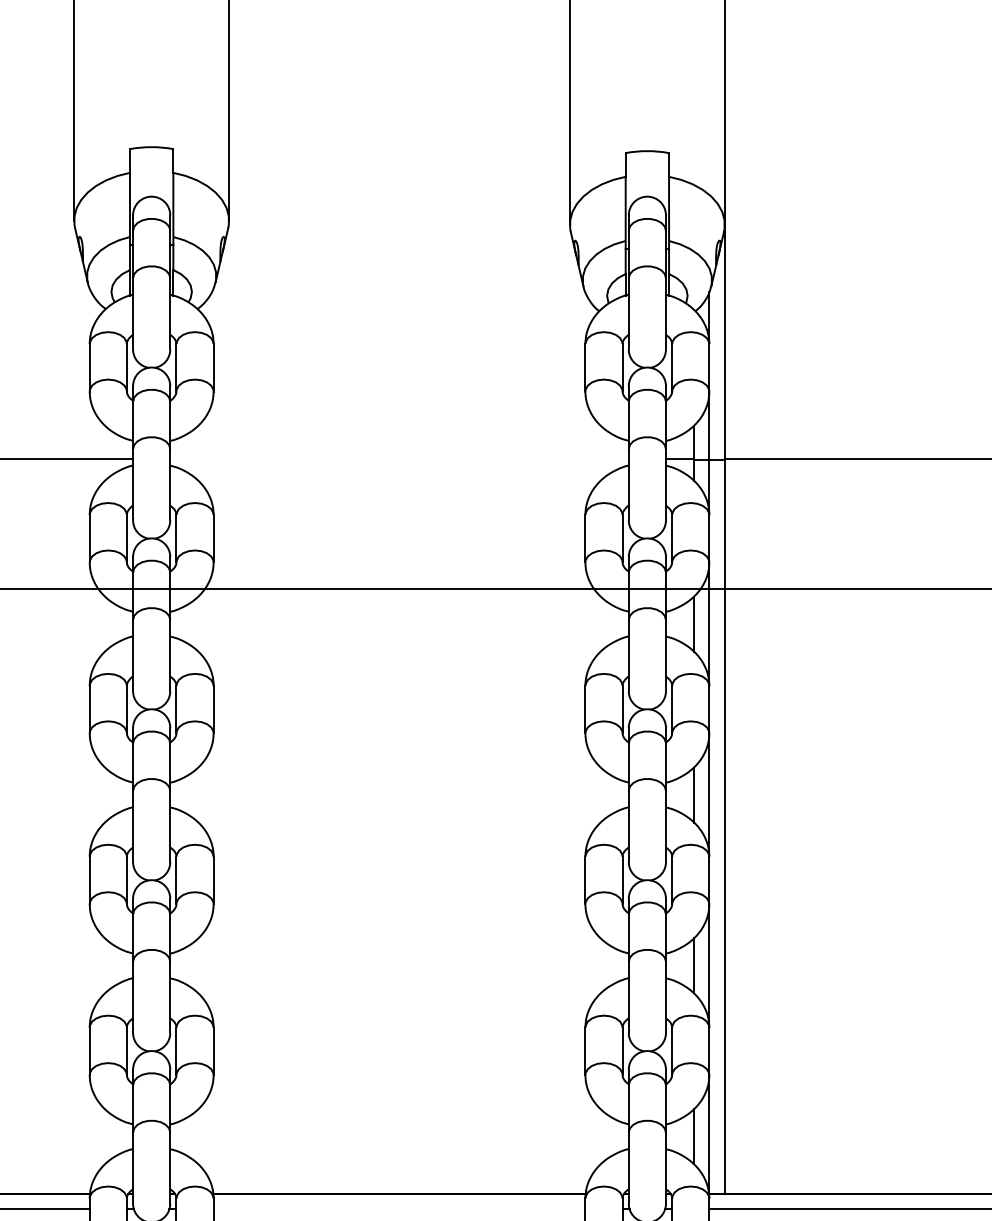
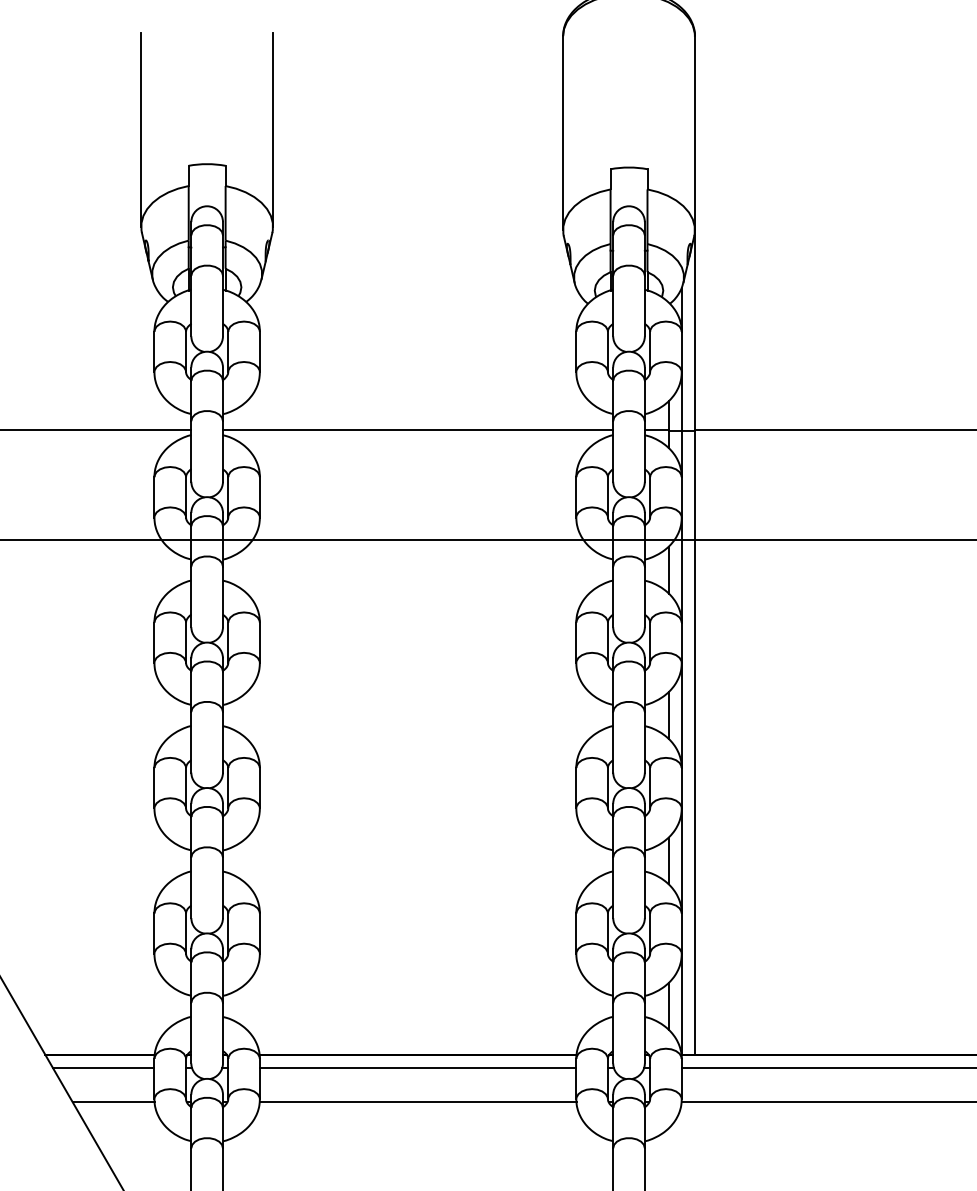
line: (398, 458) -> (417, 429), added
line: (398, 1209) -> (417, 1068), added

